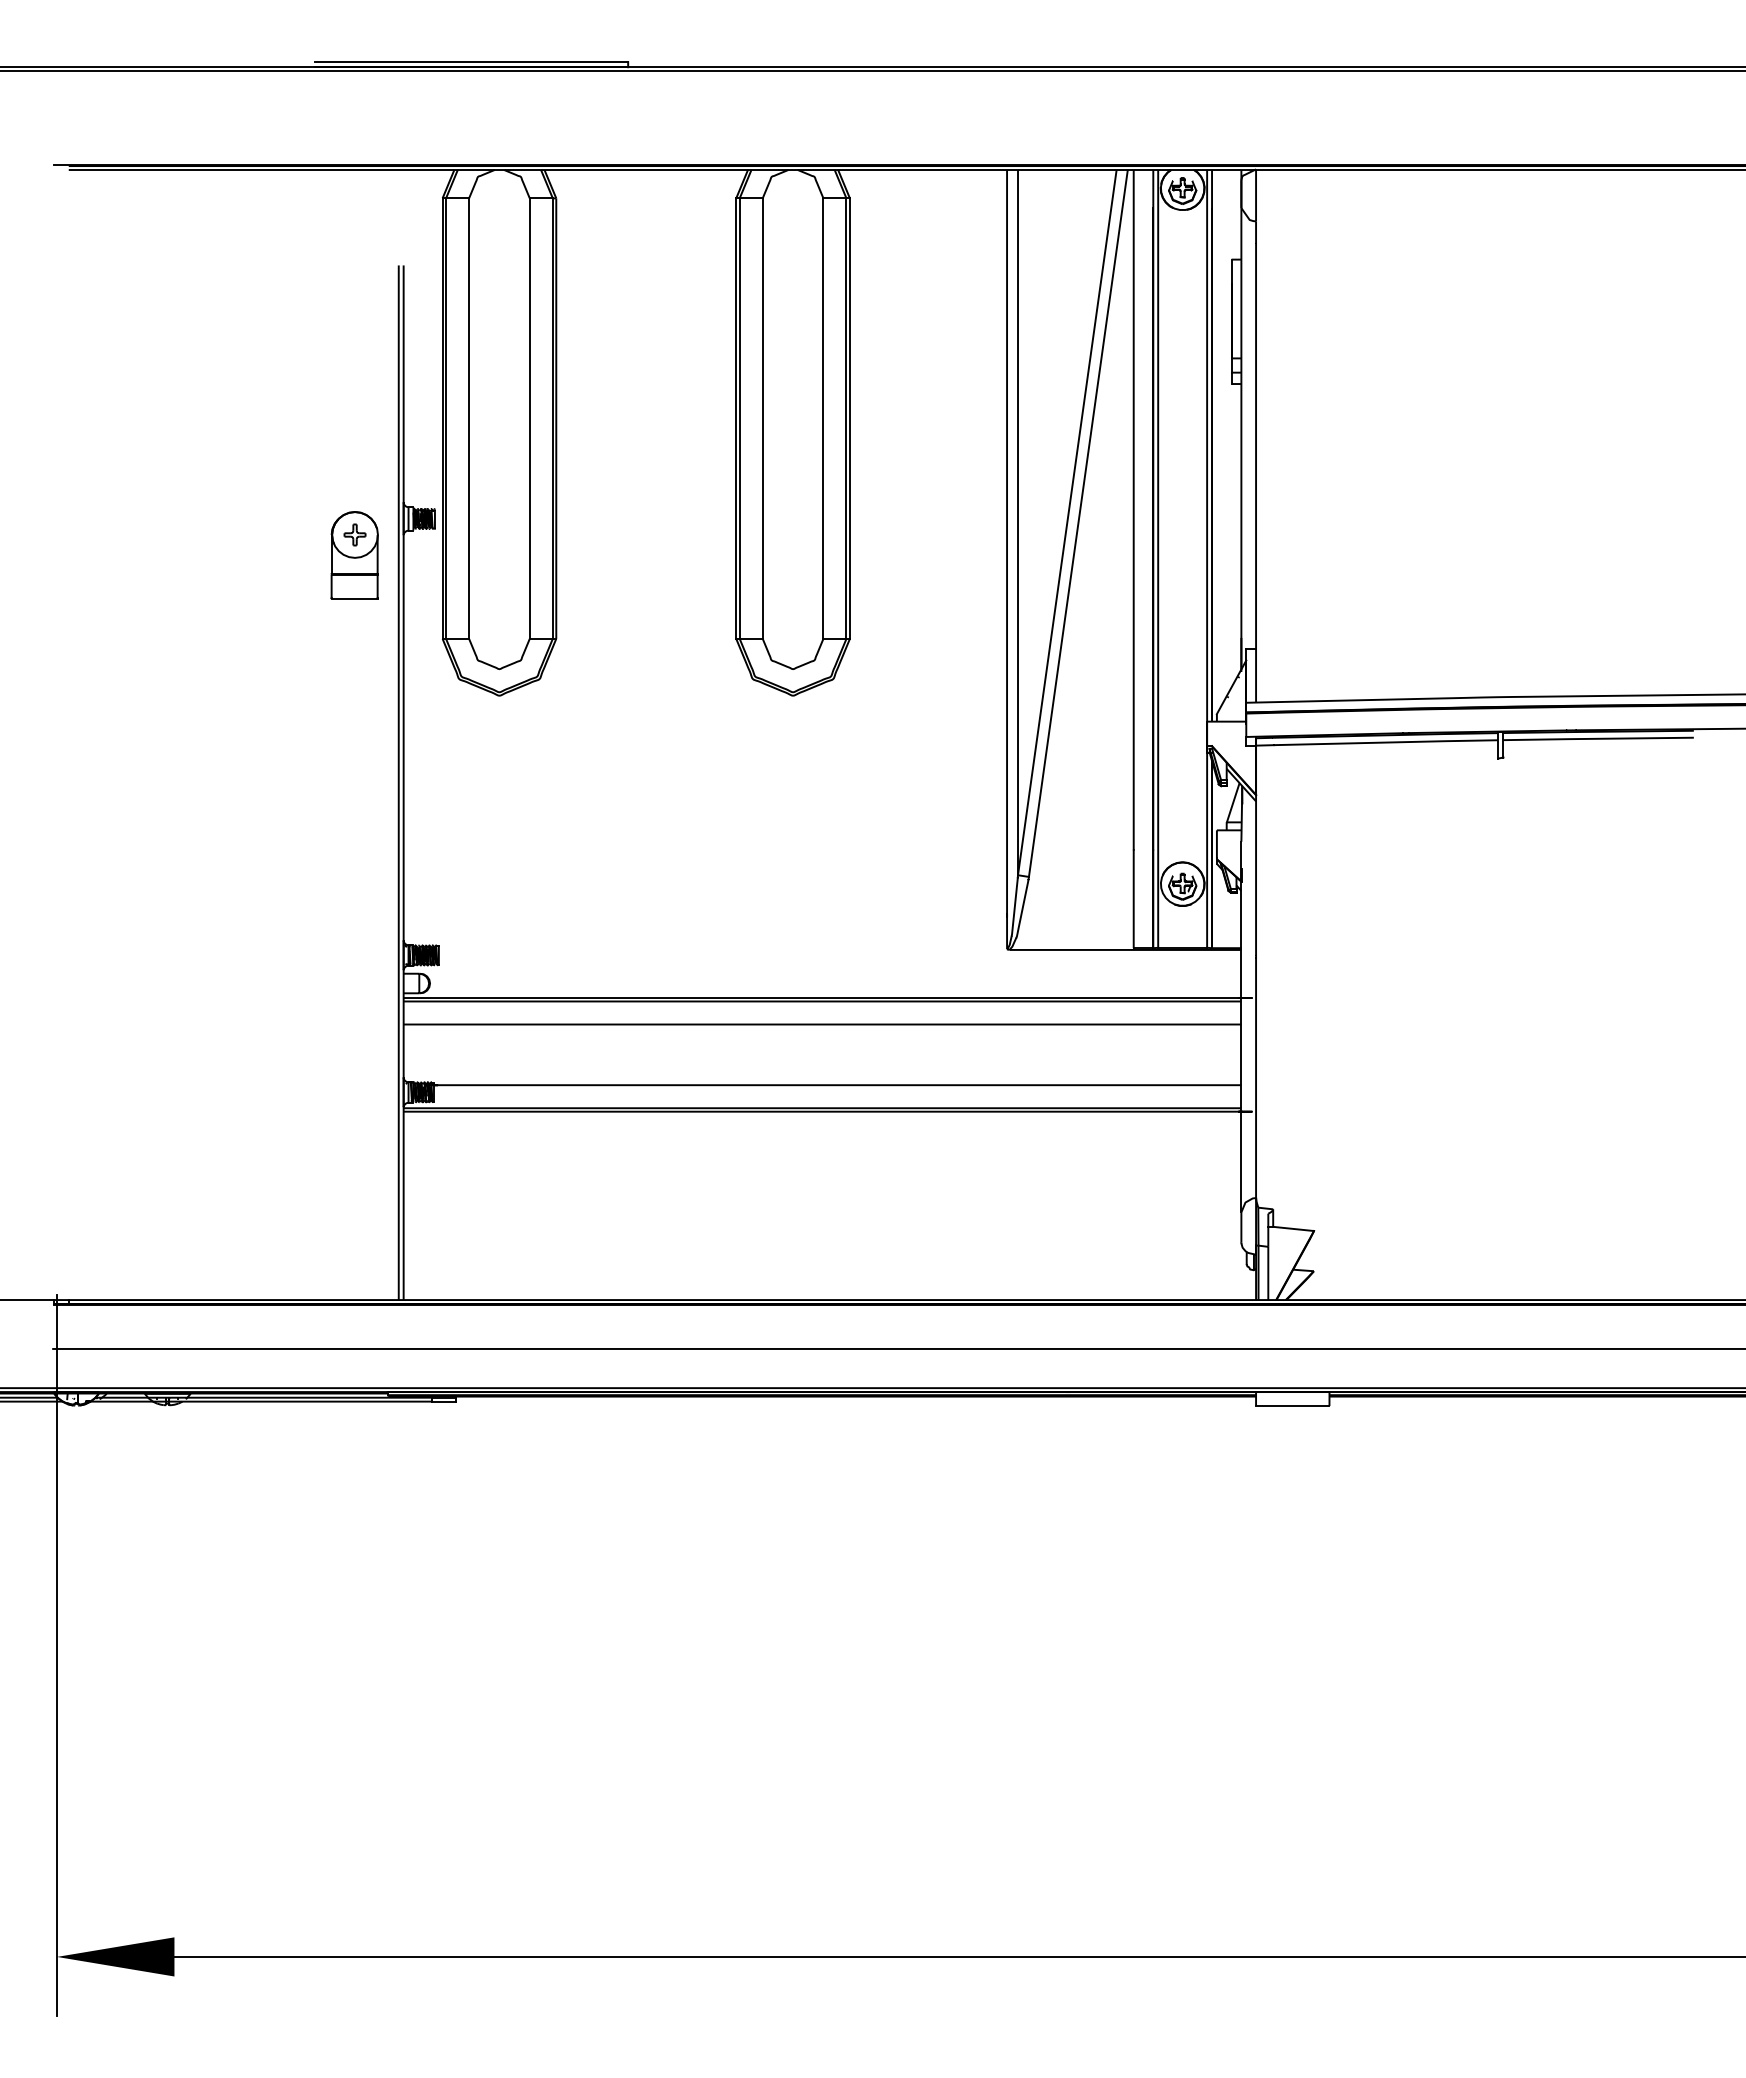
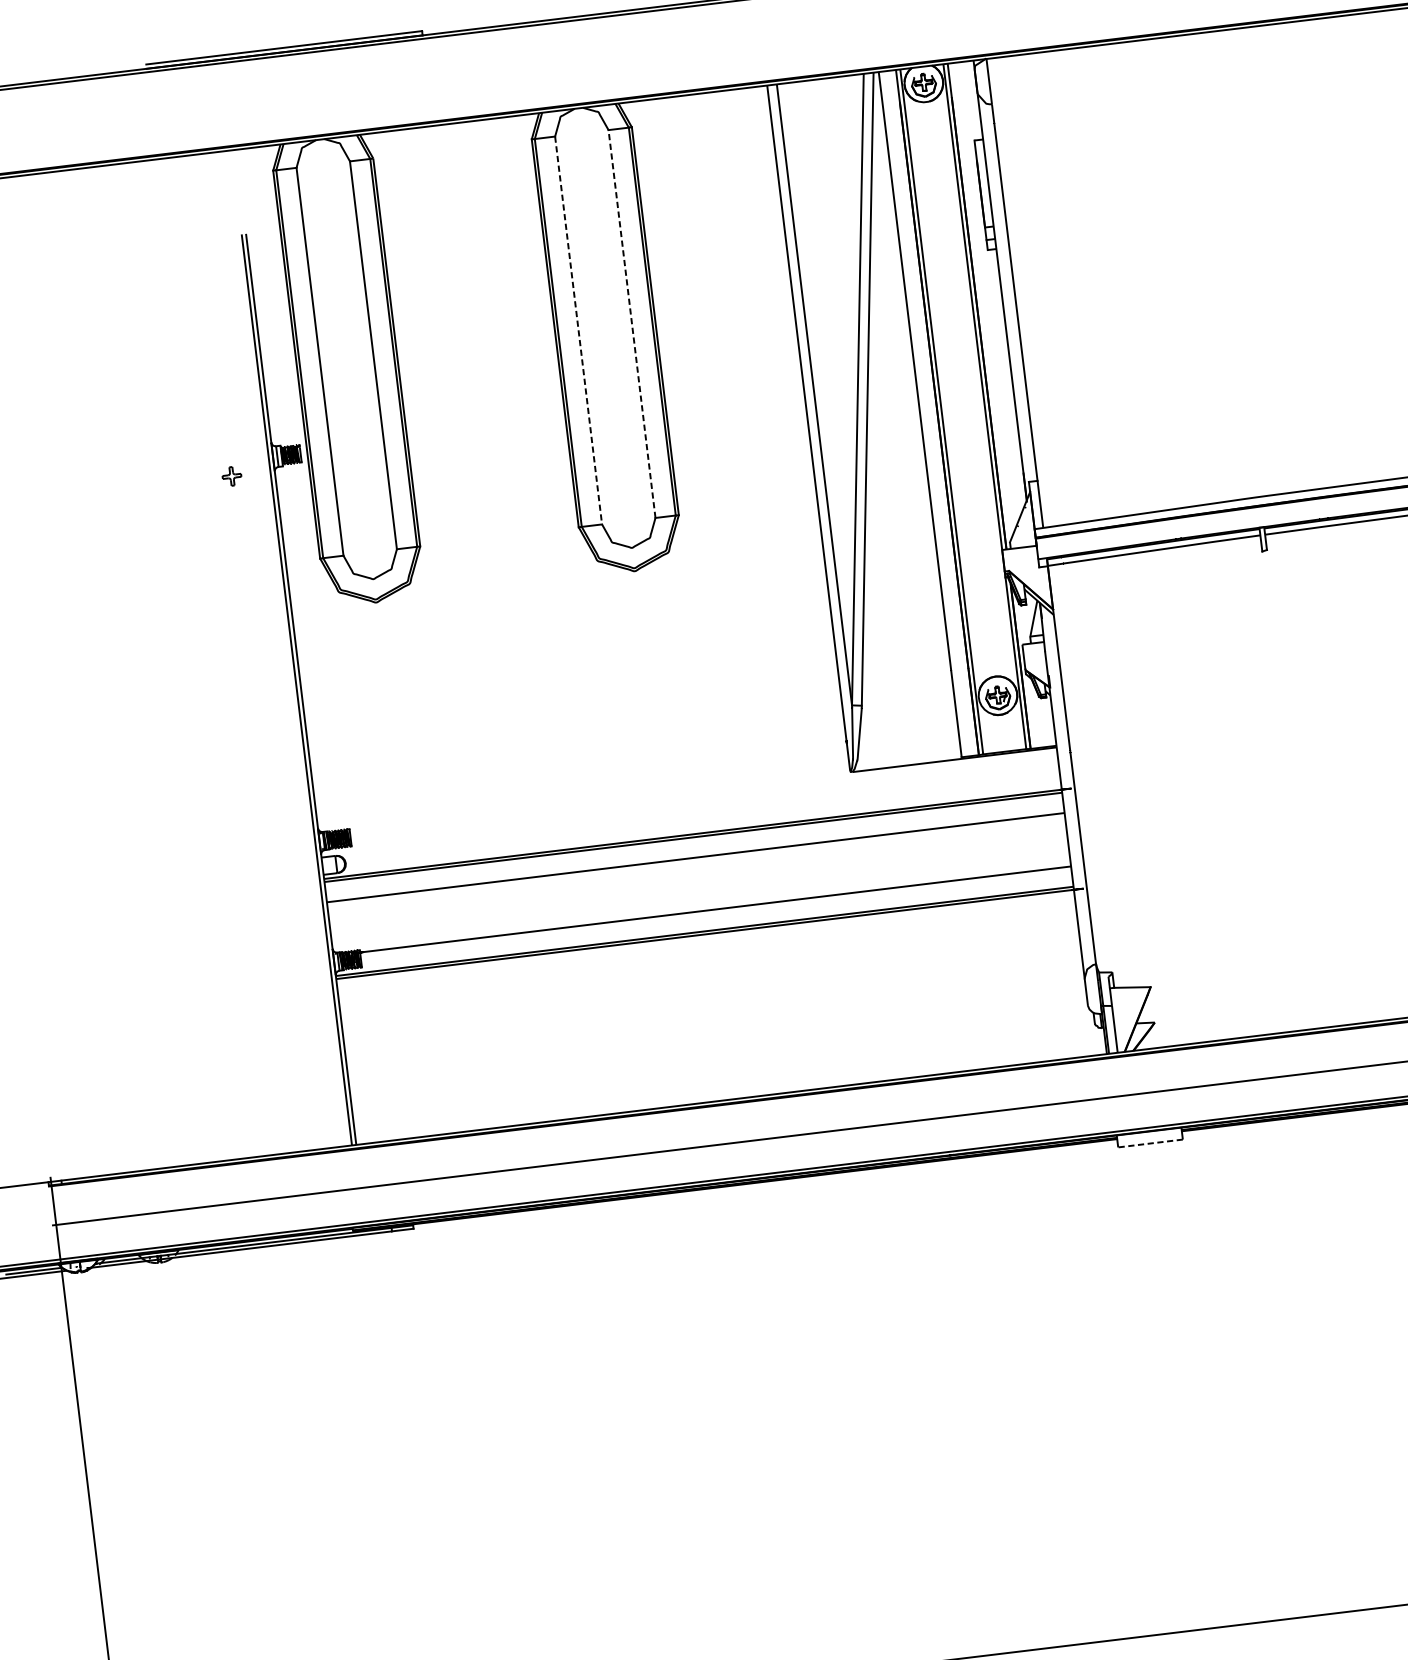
line: (823, 418) -> (632, 323), solid -> dashed
line: (762, 419) -> (578, 331), solid -> dashed
part: (354, 555) -> (233, 494), removed
line: (1292, 1406) -> (1150, 1143), solid -> dashed

